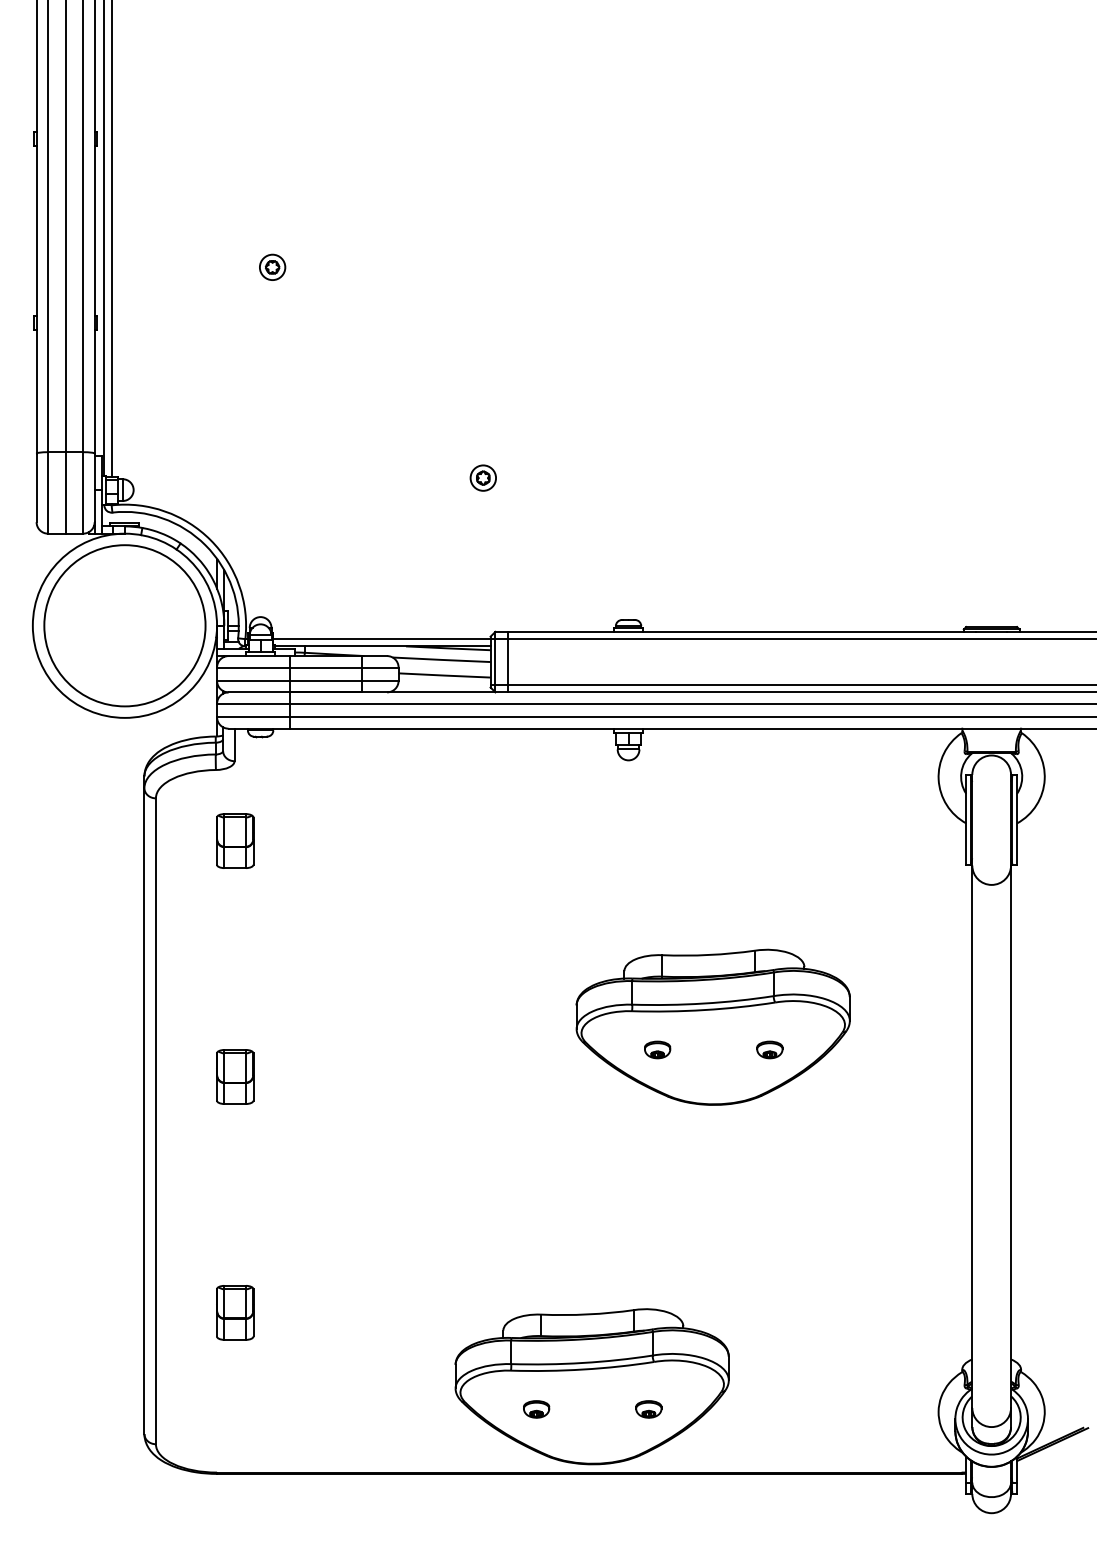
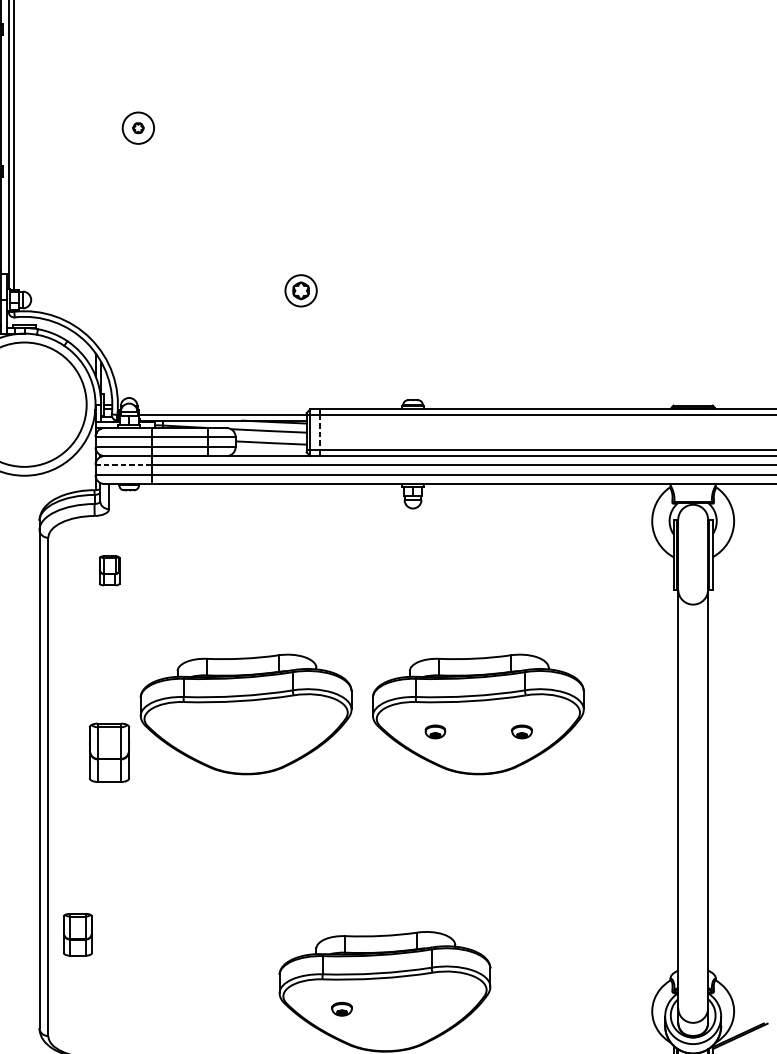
circle: (272, 267) -> (138, 128), size x1.6
part: (482, 477) -> (300, 290), size x1.6
line: (507, 662) -> (319, 433), solid -> dashed
line: (252, 703) -> (122, 464), solid -> dashed
part: (235, 840) -> (109, 570), size x0.7
part: (411, 1026) -> (245, 713), added
part: (235, 1076) -> (109, 752), size x1.4
part: (235, 1312) -> (78, 934), moved
part: (648, 1409) -> (428, 1009), removed

